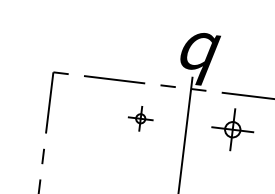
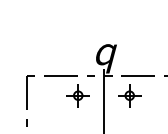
part: (139, 118) -> (77, 95), size x1.67

